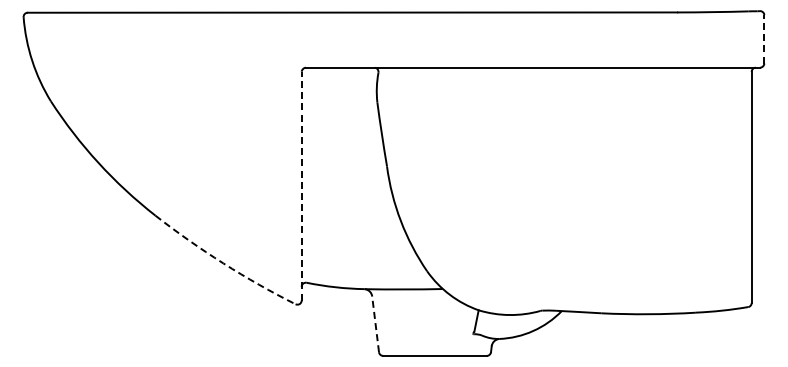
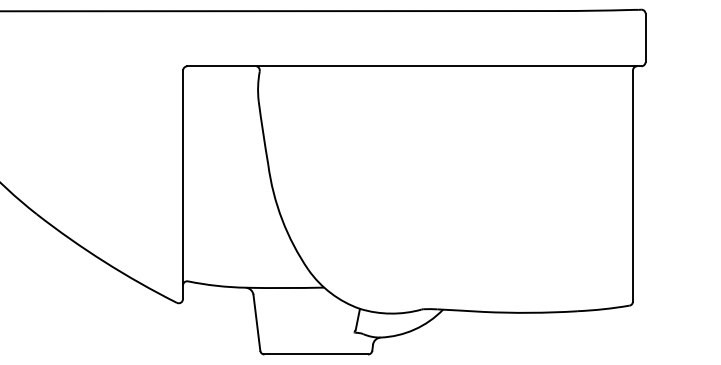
line: (764, 38) -> (645, 37), dashed -> solid
line: (301, 185) -> (182, 184), dashed -> solid
arc: (223, 263) -> (104, 262), dashed -> solid
line: (375, 323) -> (256, 322), dashed -> solid

